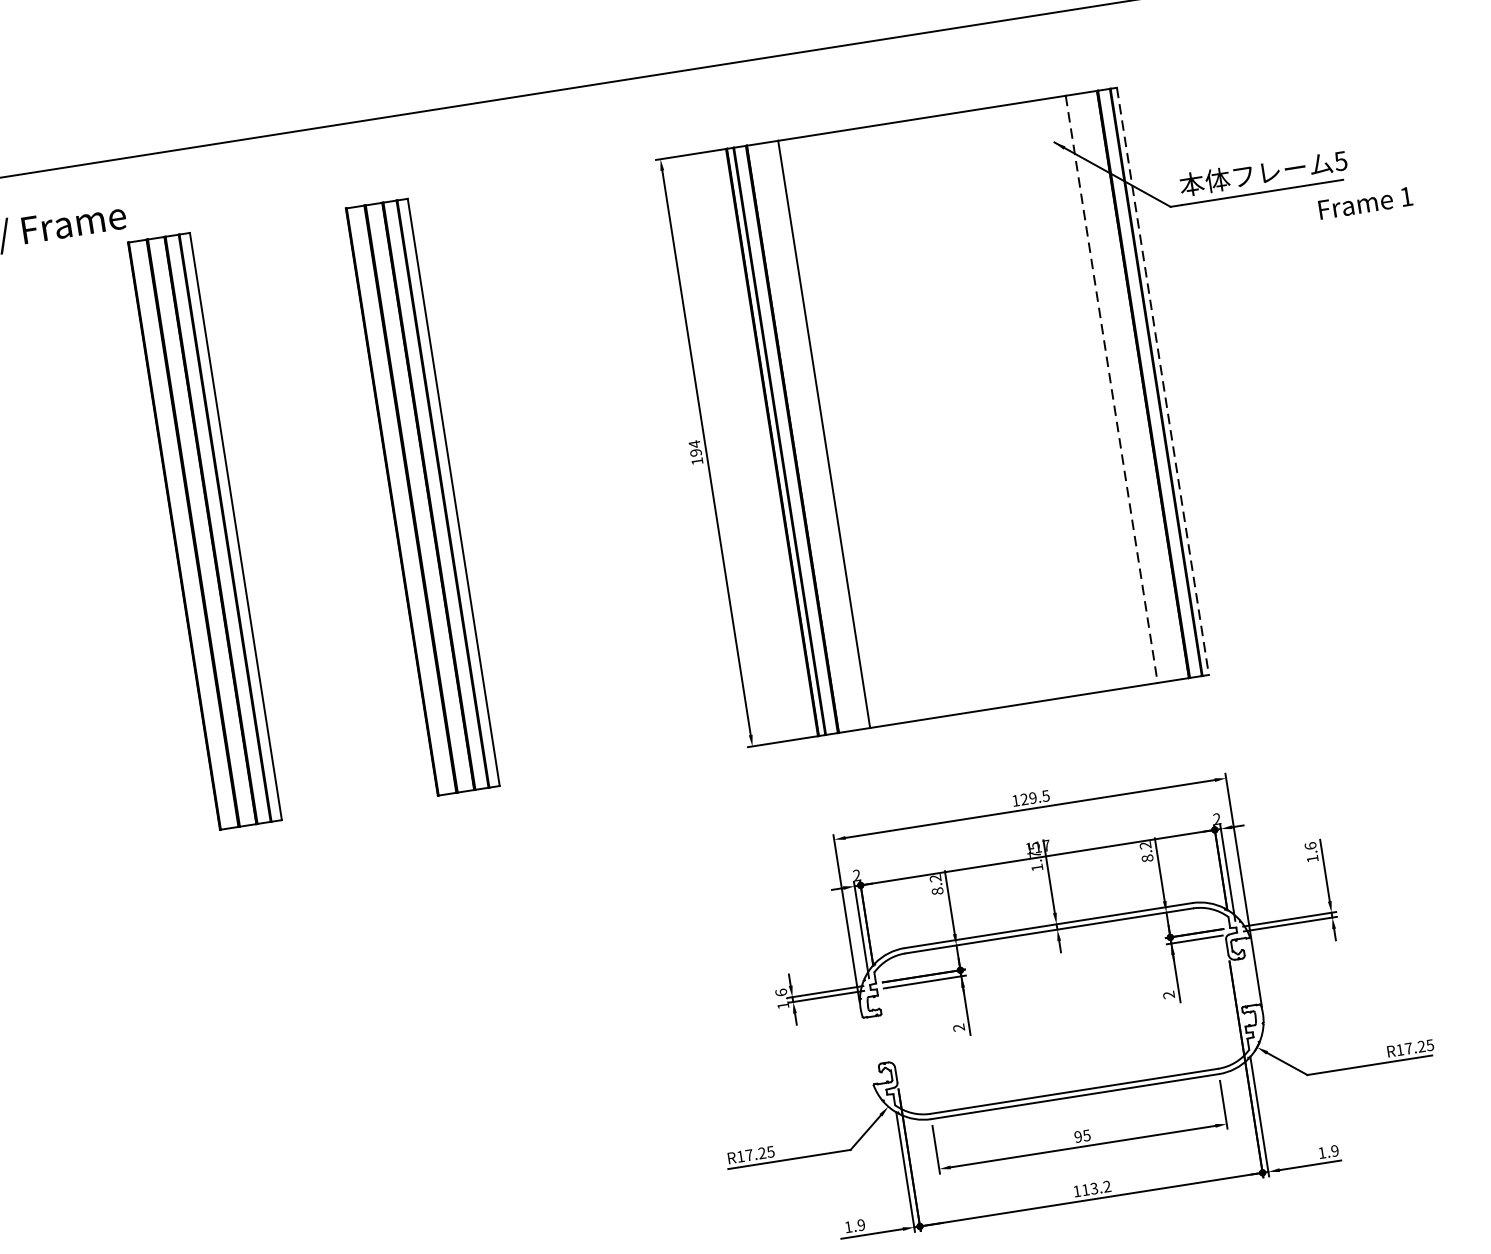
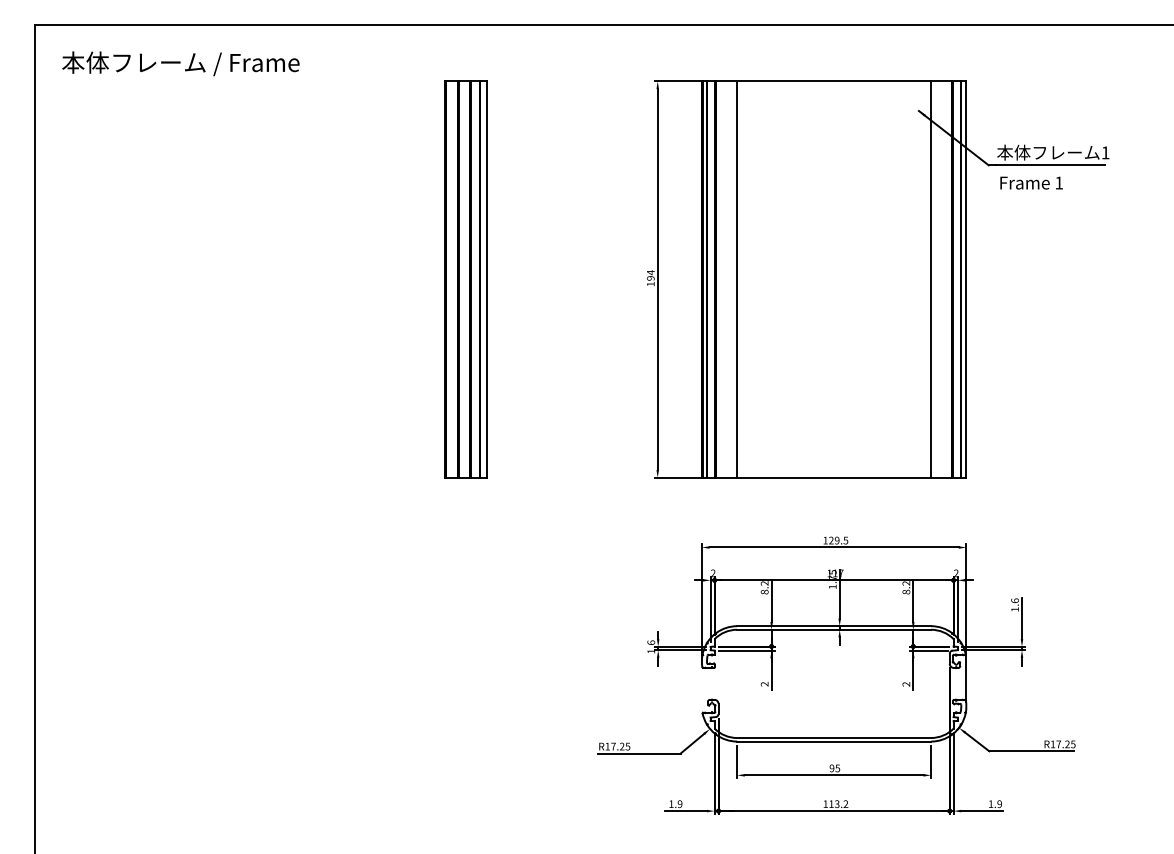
text: (1340, 160) -> (1105, 152), 5 -> 1
text: (1365, 202) -> (1031, 182), moved
line: (1162, 382) -> (965, 280), dashed -> solid
line: (1112, 390) -> (931, 280), dashed -> solid
part: (203, 531) -> (318, 279), removed

